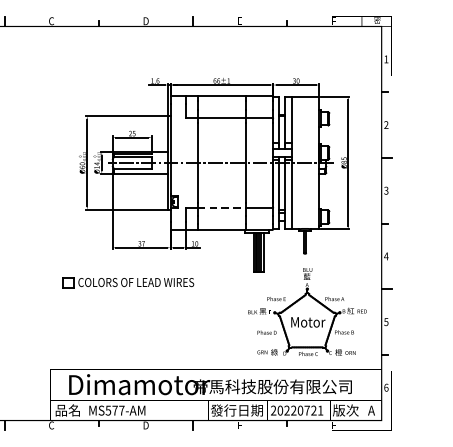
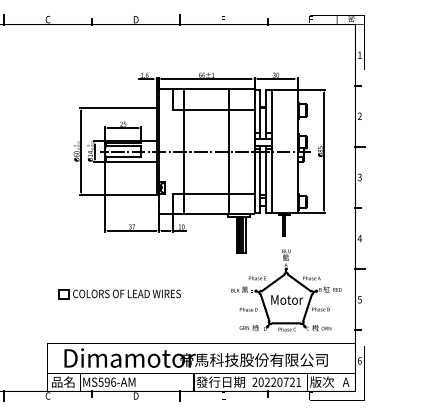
line: (222, 207) -> (207, 193), dashed -> solid
part: (128, 283) -> (119, 294), moved
text: (118, 409) -> (110, 381), MS577-AM -> MS596-AM

